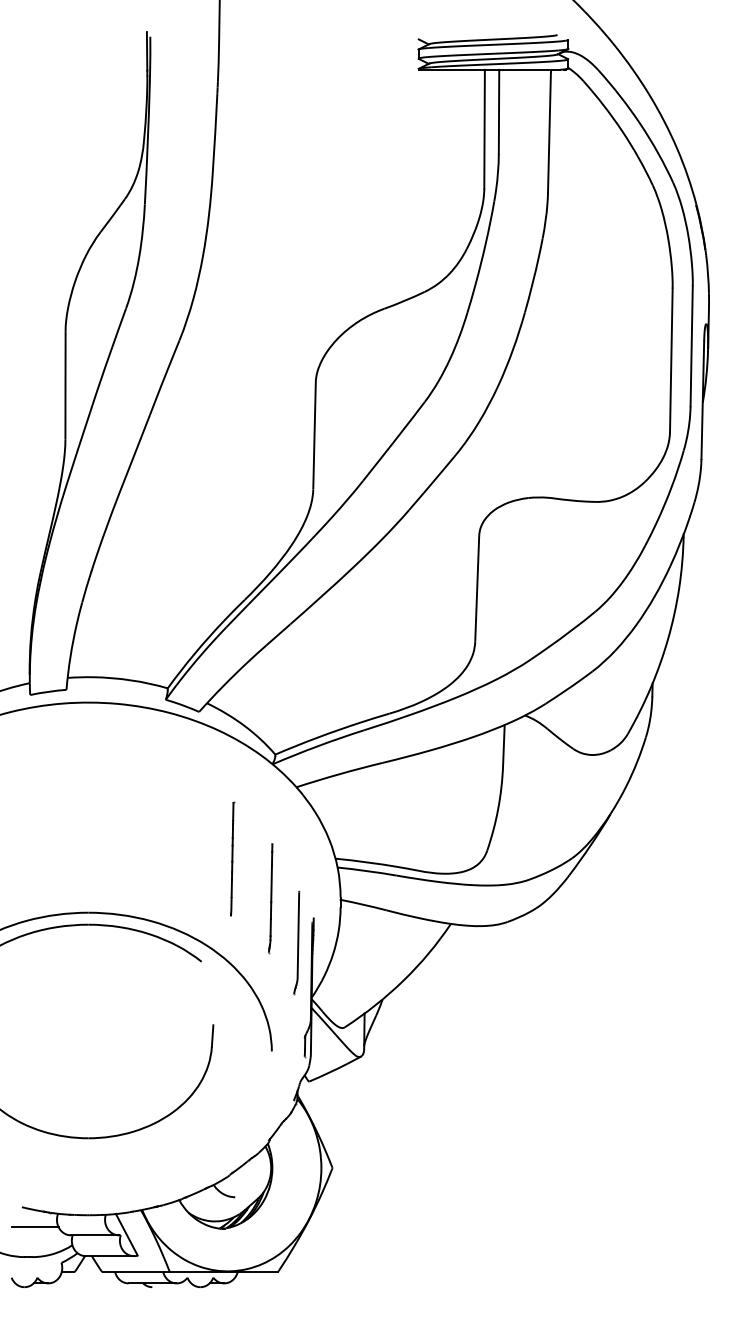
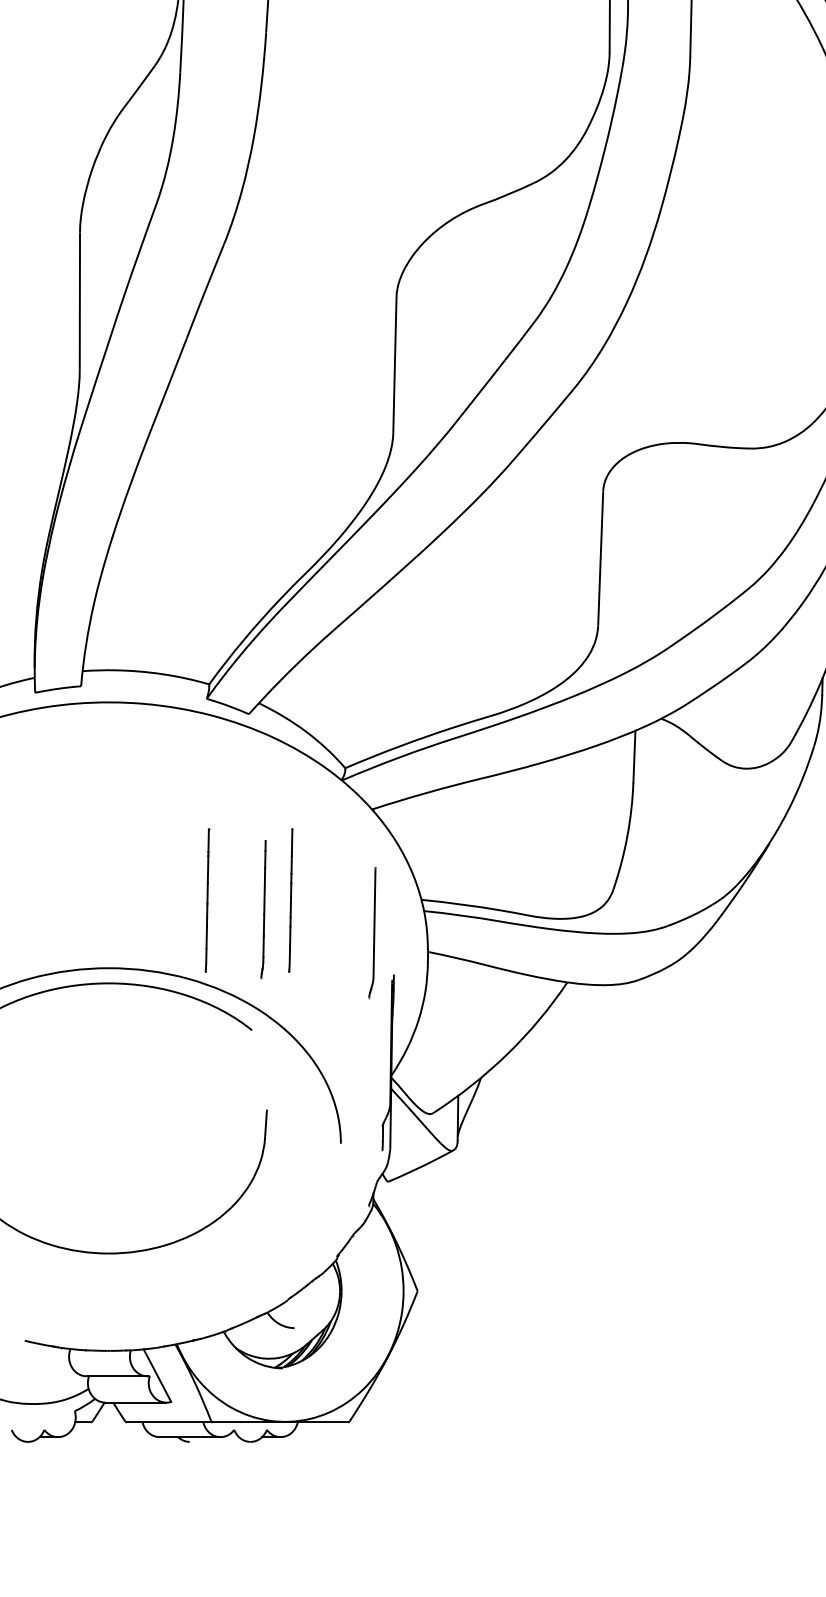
line: (166, 858) -> (207, 899), added
line: (270, 898) -> (263, 909), moved
part: (296, 942) -> (372, 932), moved
line: (35, 1227) -> (41, 1366), removed

